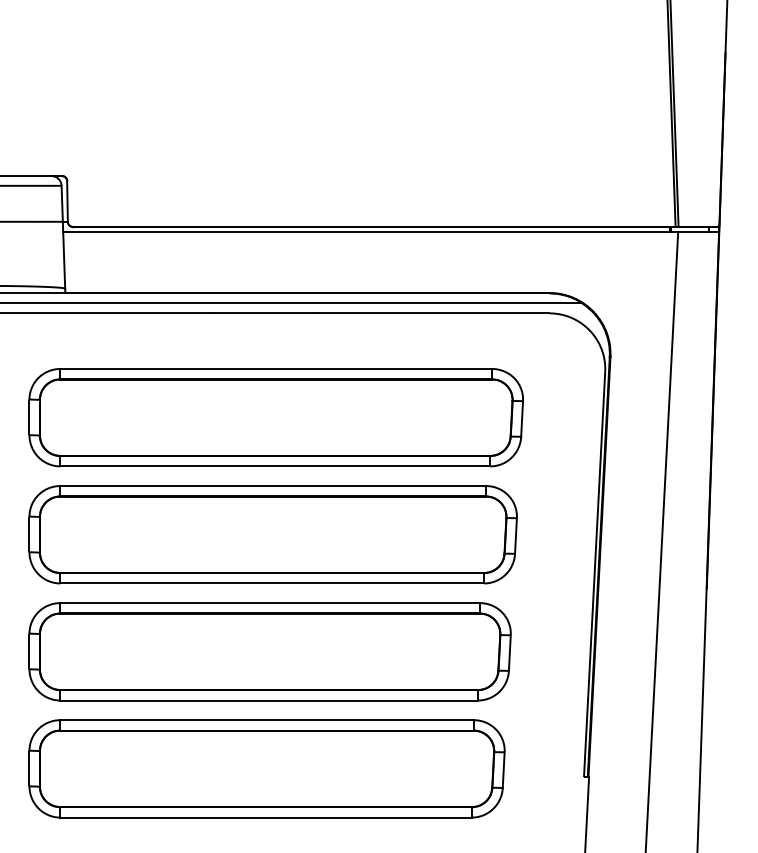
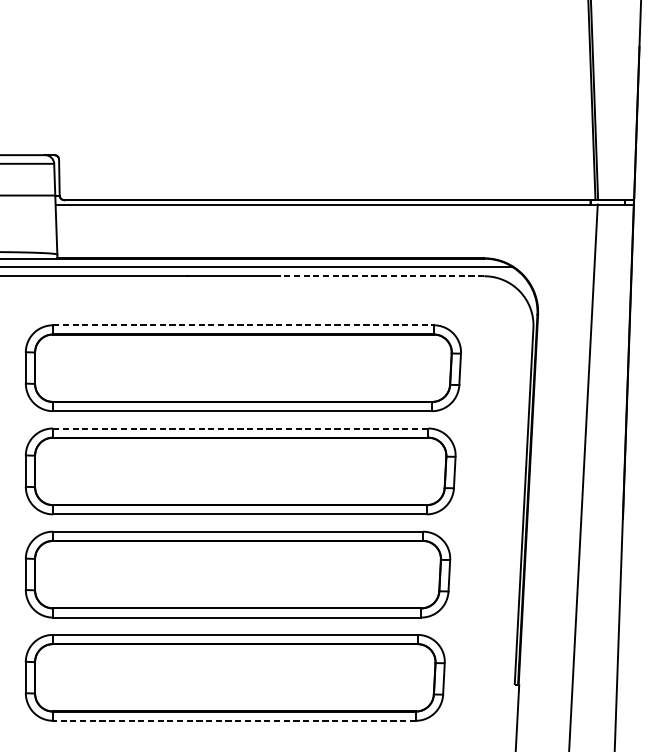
line: (431, 313) -> (380, 276), solid -> dashed
line: (277, 369) -> (244, 325), solid -> dashed
line: (273, 486) -> (240, 428), solid -> dashed
line: (265, 817) -> (233, 720), solid -> dashed

